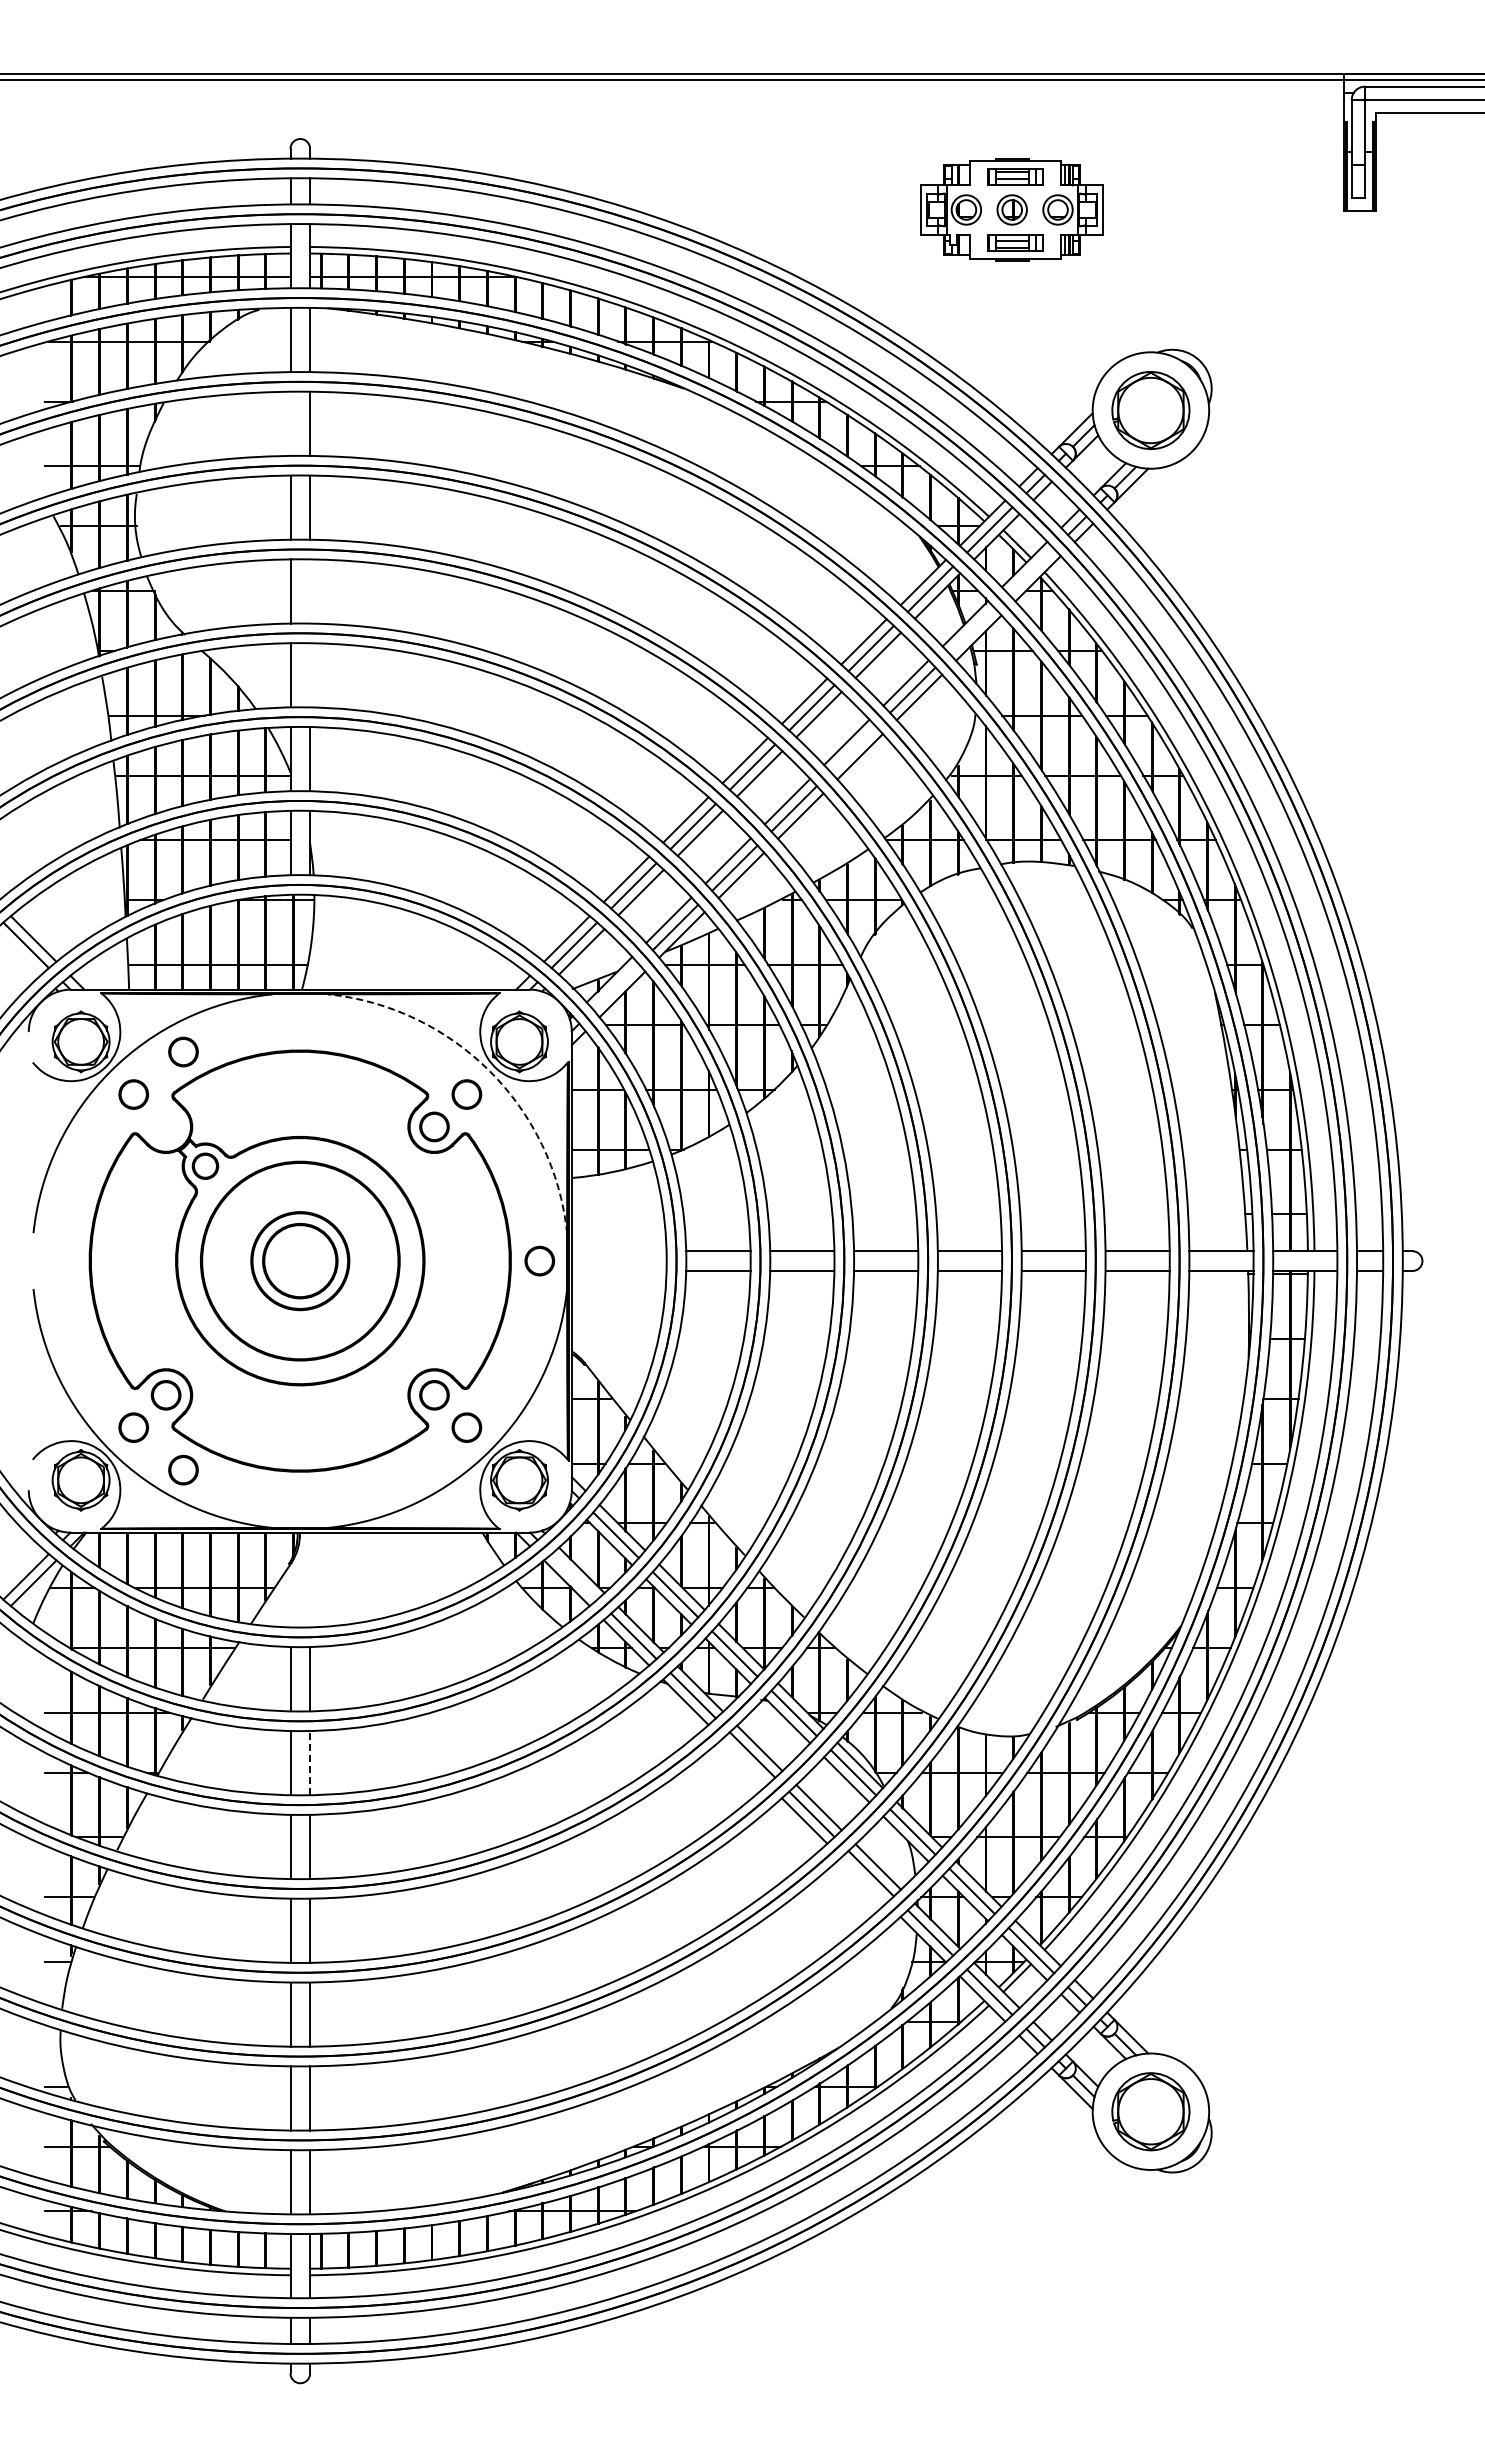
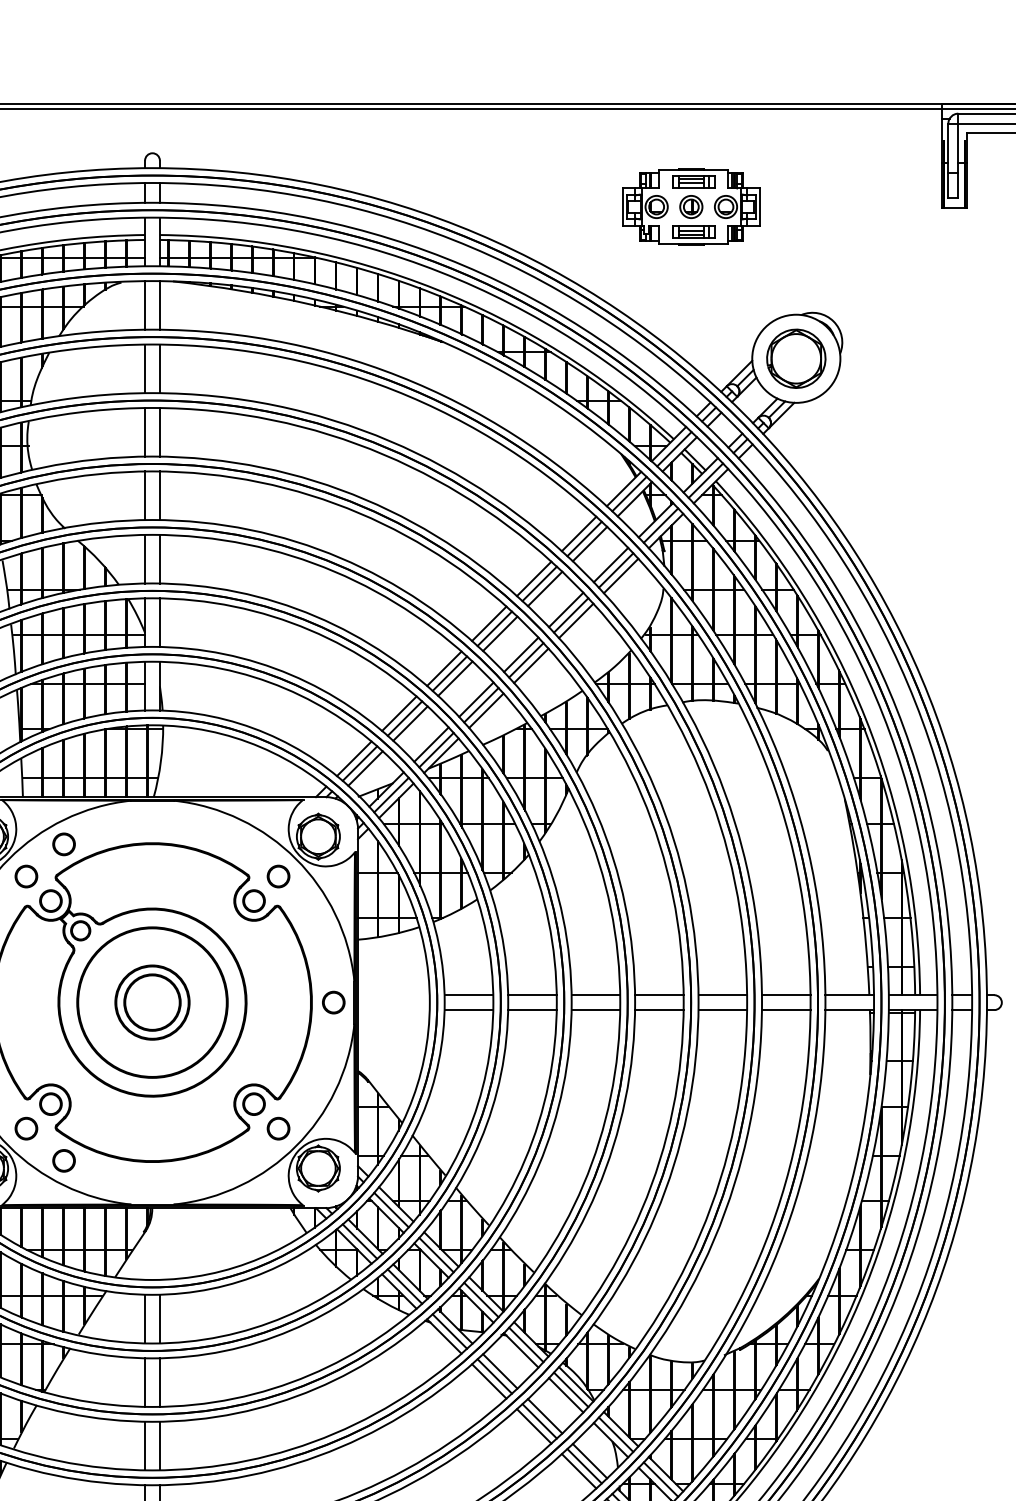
line: (290, 423) -> (145, 368), added
line: (1031, 571) -> (705, 480), added
line: (310, 591) -> (160, 495), added
line: (971, 630) -> (660, 525), added
line: (310, 675) -> (160, 559), added
line: (853, 749) -> (571, 615), added
line: (615, 986) -> (391, 794), added
arc: (490, 1071) -> (296, 859), dashed -> solid
part: (165, 1126) -> (50, 900), added
line: (574, 1576) -> (360, 1241), added
line: (745, 1761) -> (489, 1381), added
line: (310, 1762) -> (160, 1382), dashed -> solid
line: (863, 1880) -> (578, 1471), added

